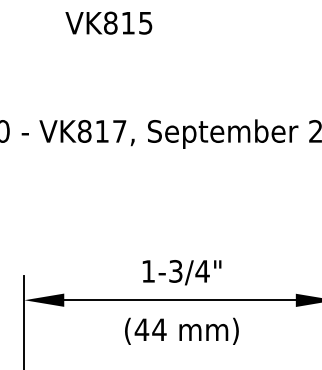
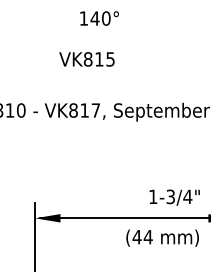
text: (108, 23) -> (86, 59), moved
text: (181, 272) -> (174, 197), moved
text: (181, 330) -> (162, 237), moved

